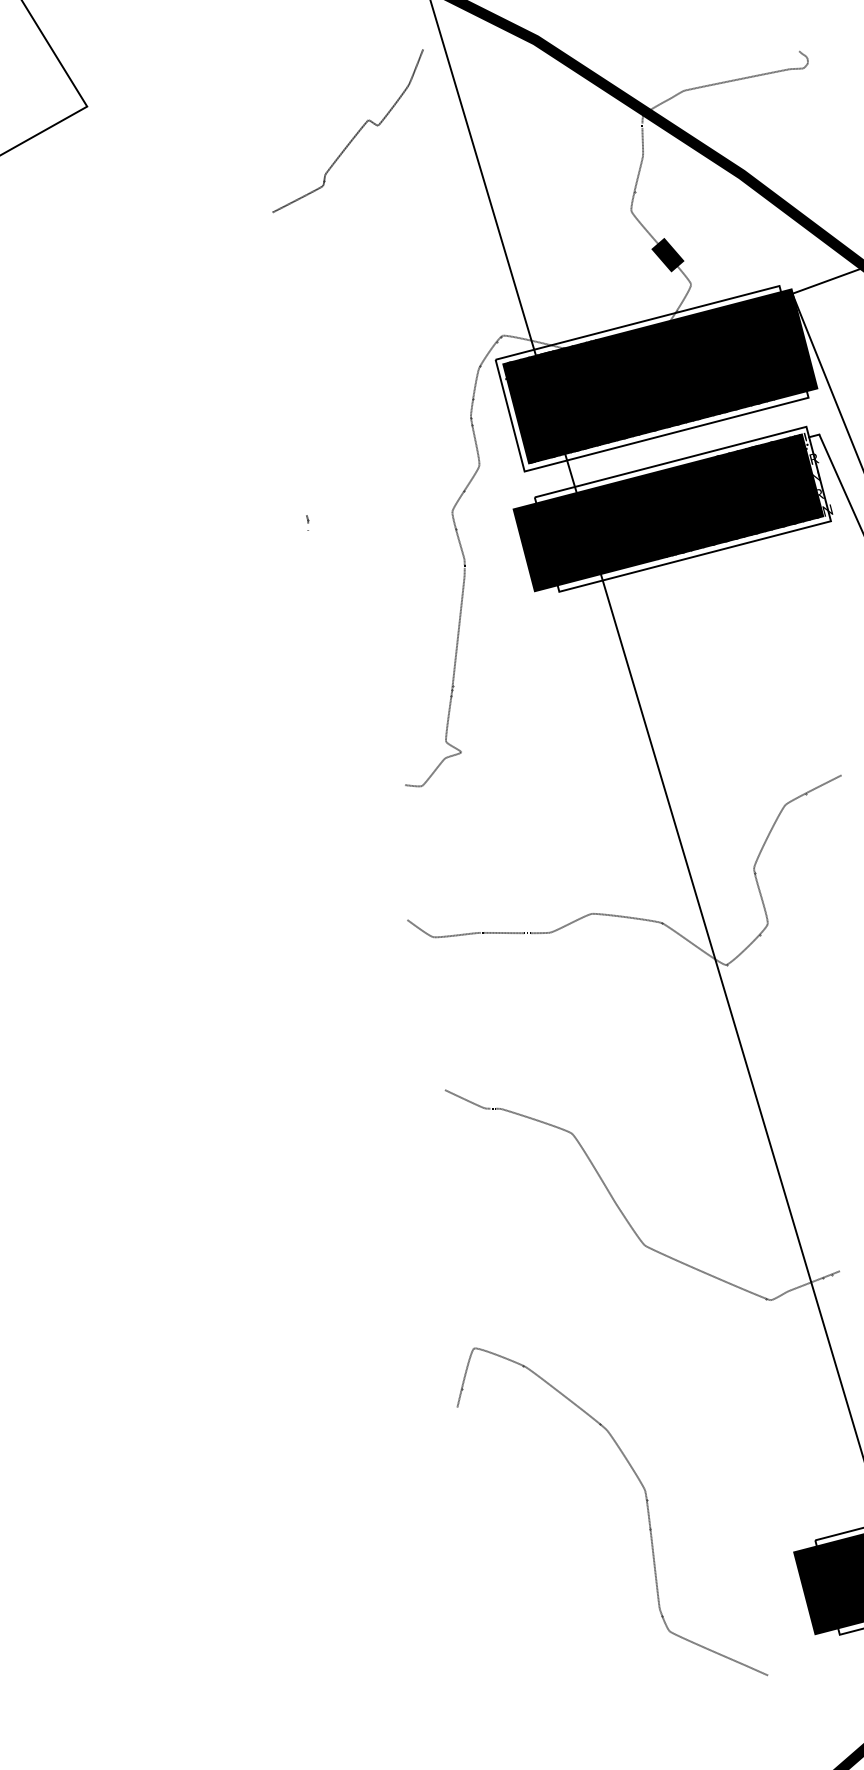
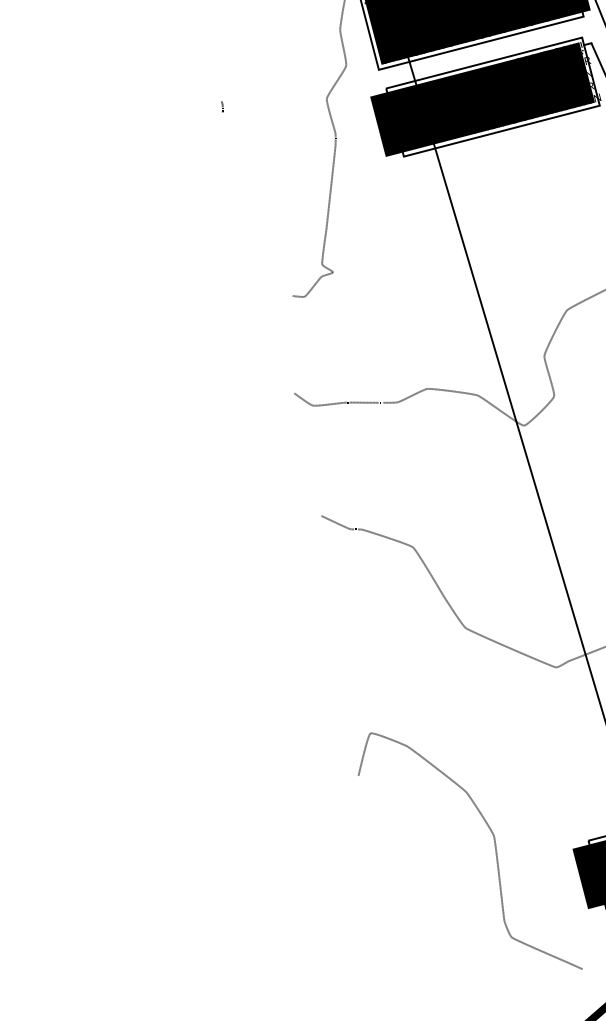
curve: (646, 1506) -> (494, 847), moved

